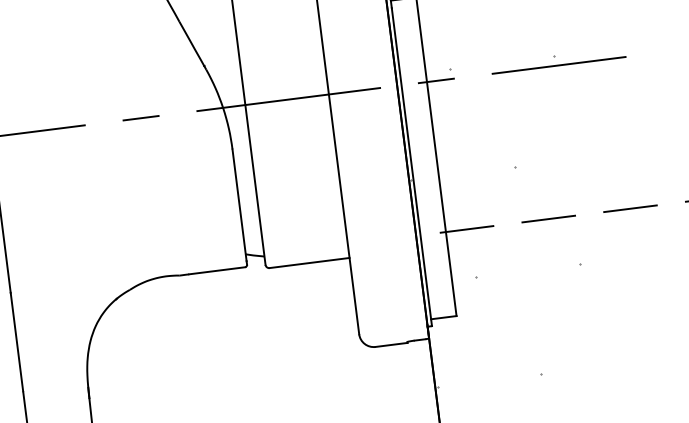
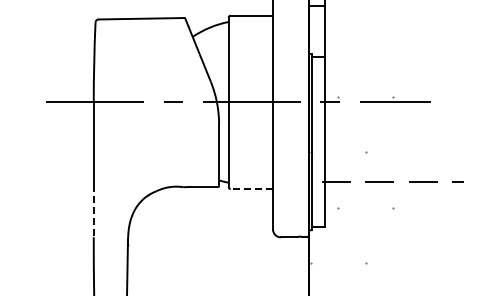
line: (308, 263) -> (251, 189), solid -> dashed
line: (16, 342) -> (93, 211), solid -> dashed

